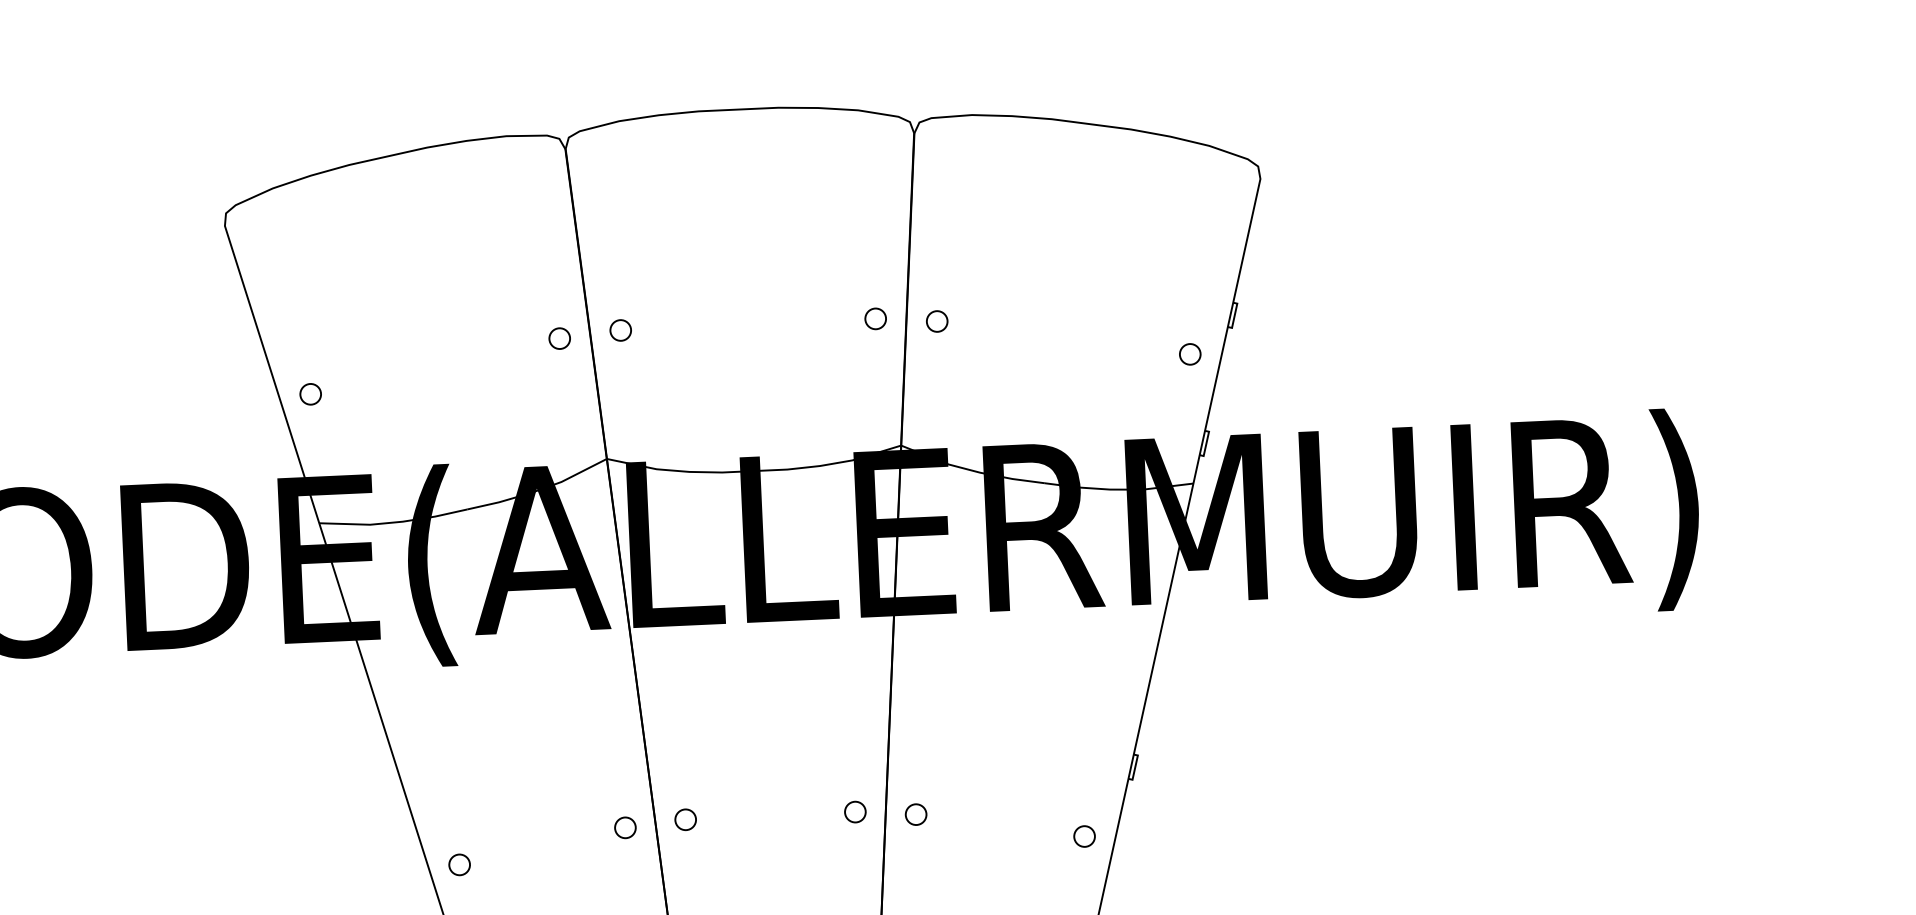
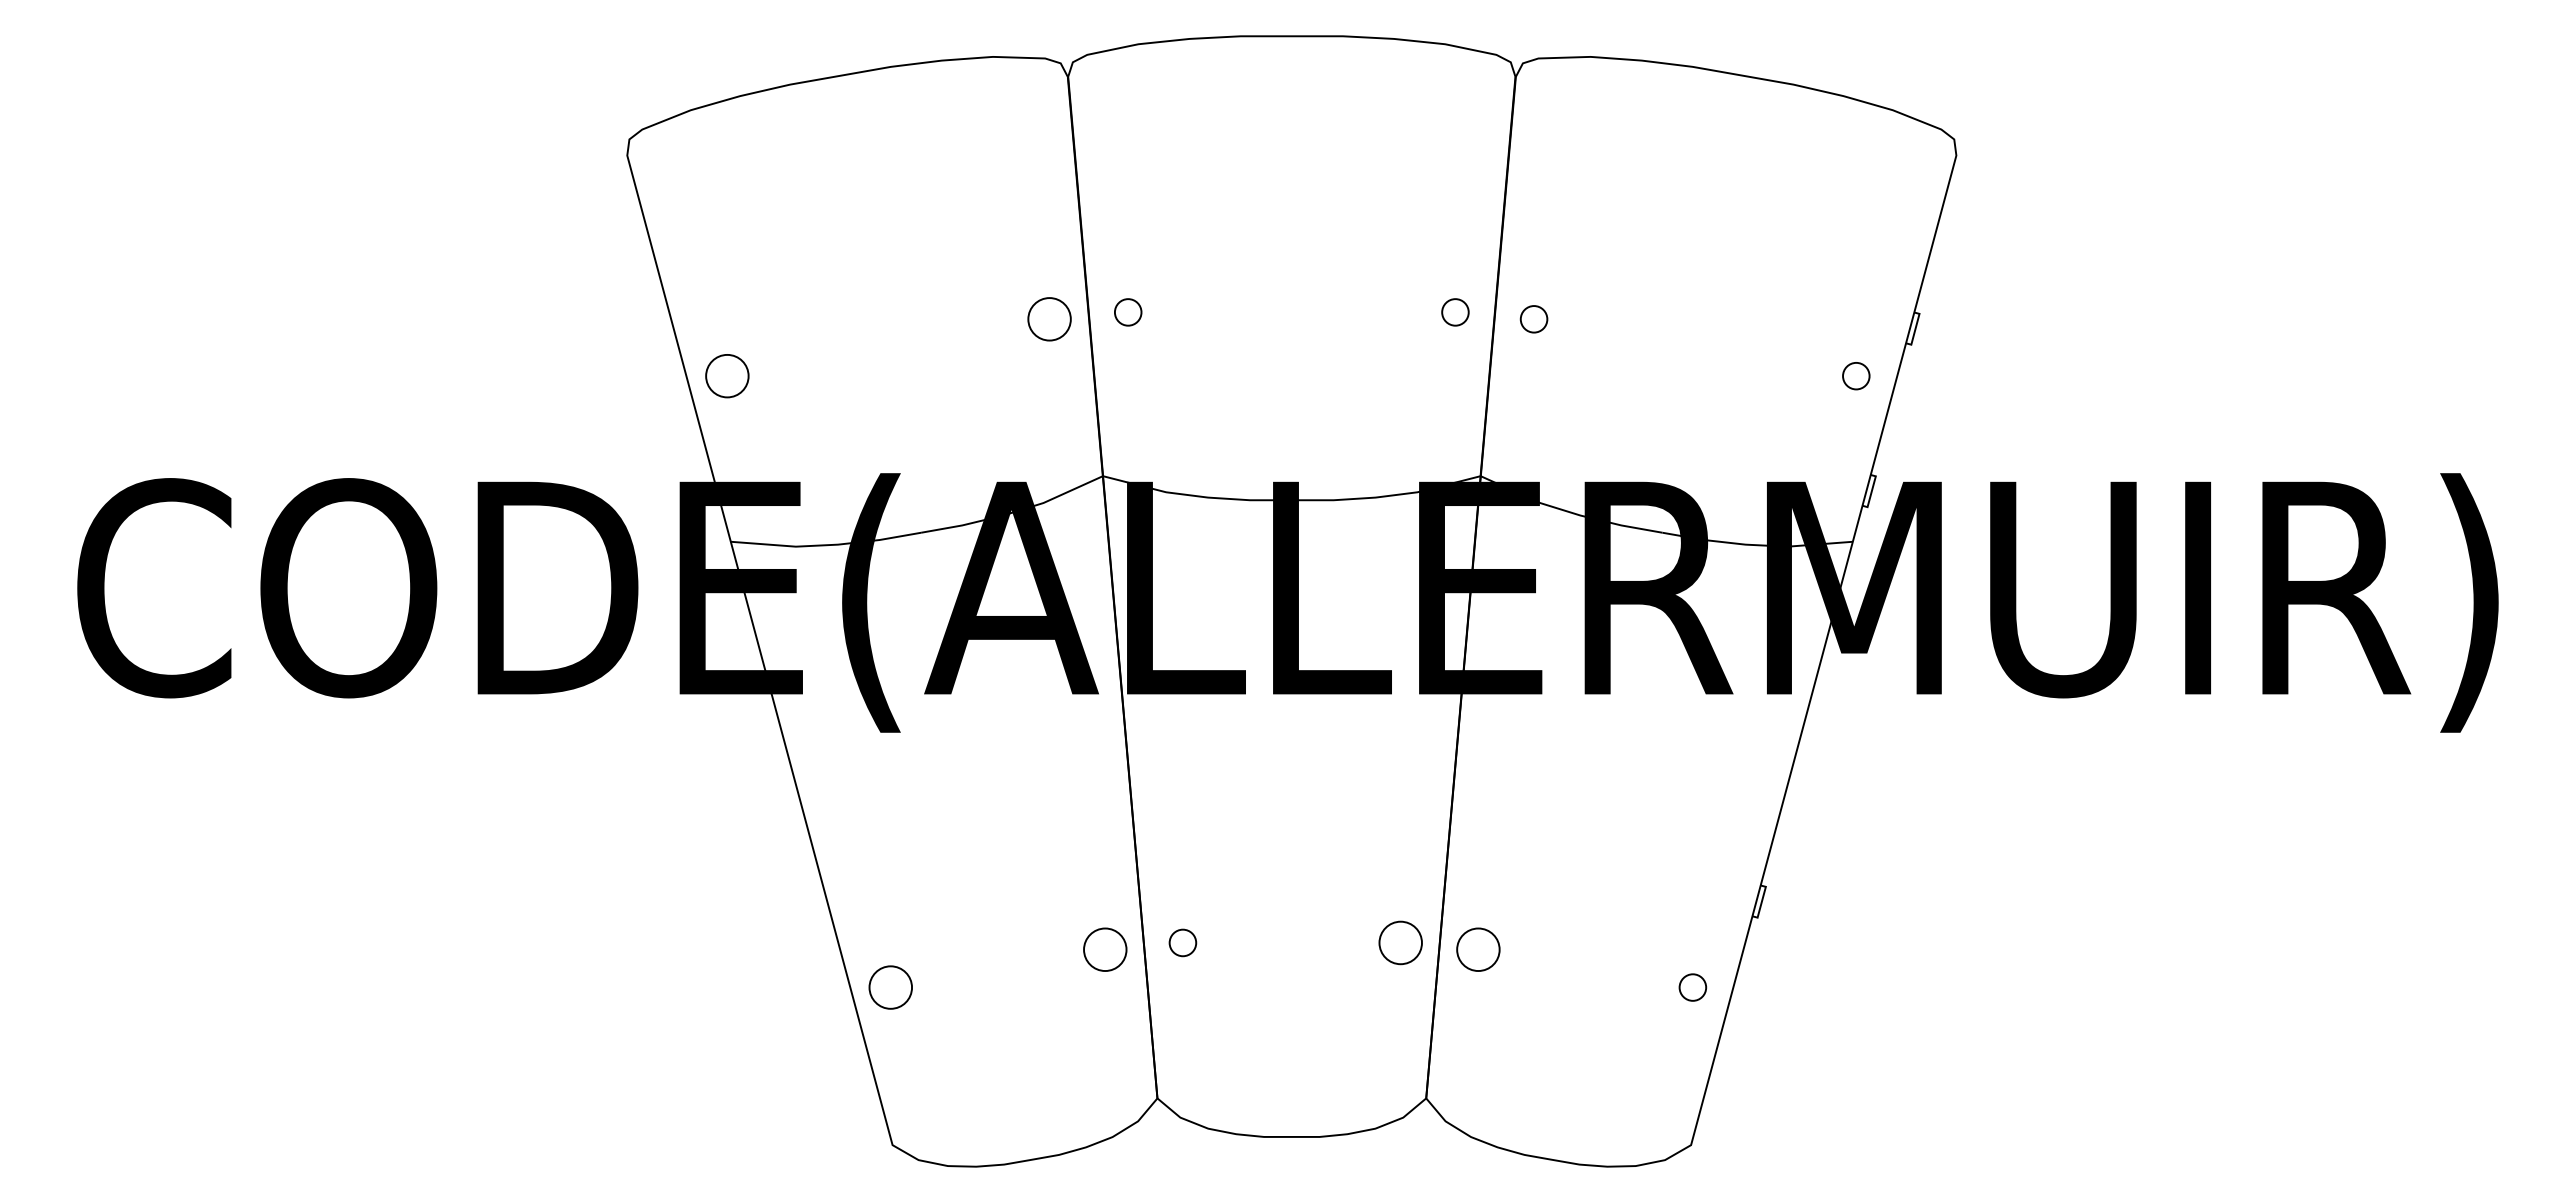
circle: (559, 338) -> (1049, 319), size x1.6
circle: (310, 393) -> (727, 375), size x1.6
circle: (855, 811) -> (1400, 942), size x1.6
circle: (916, 814) -> (1478, 949), size x1.6
circle: (625, 827) -> (1105, 949), size x1.6
circle: (459, 864) -> (890, 987), size x1.6

